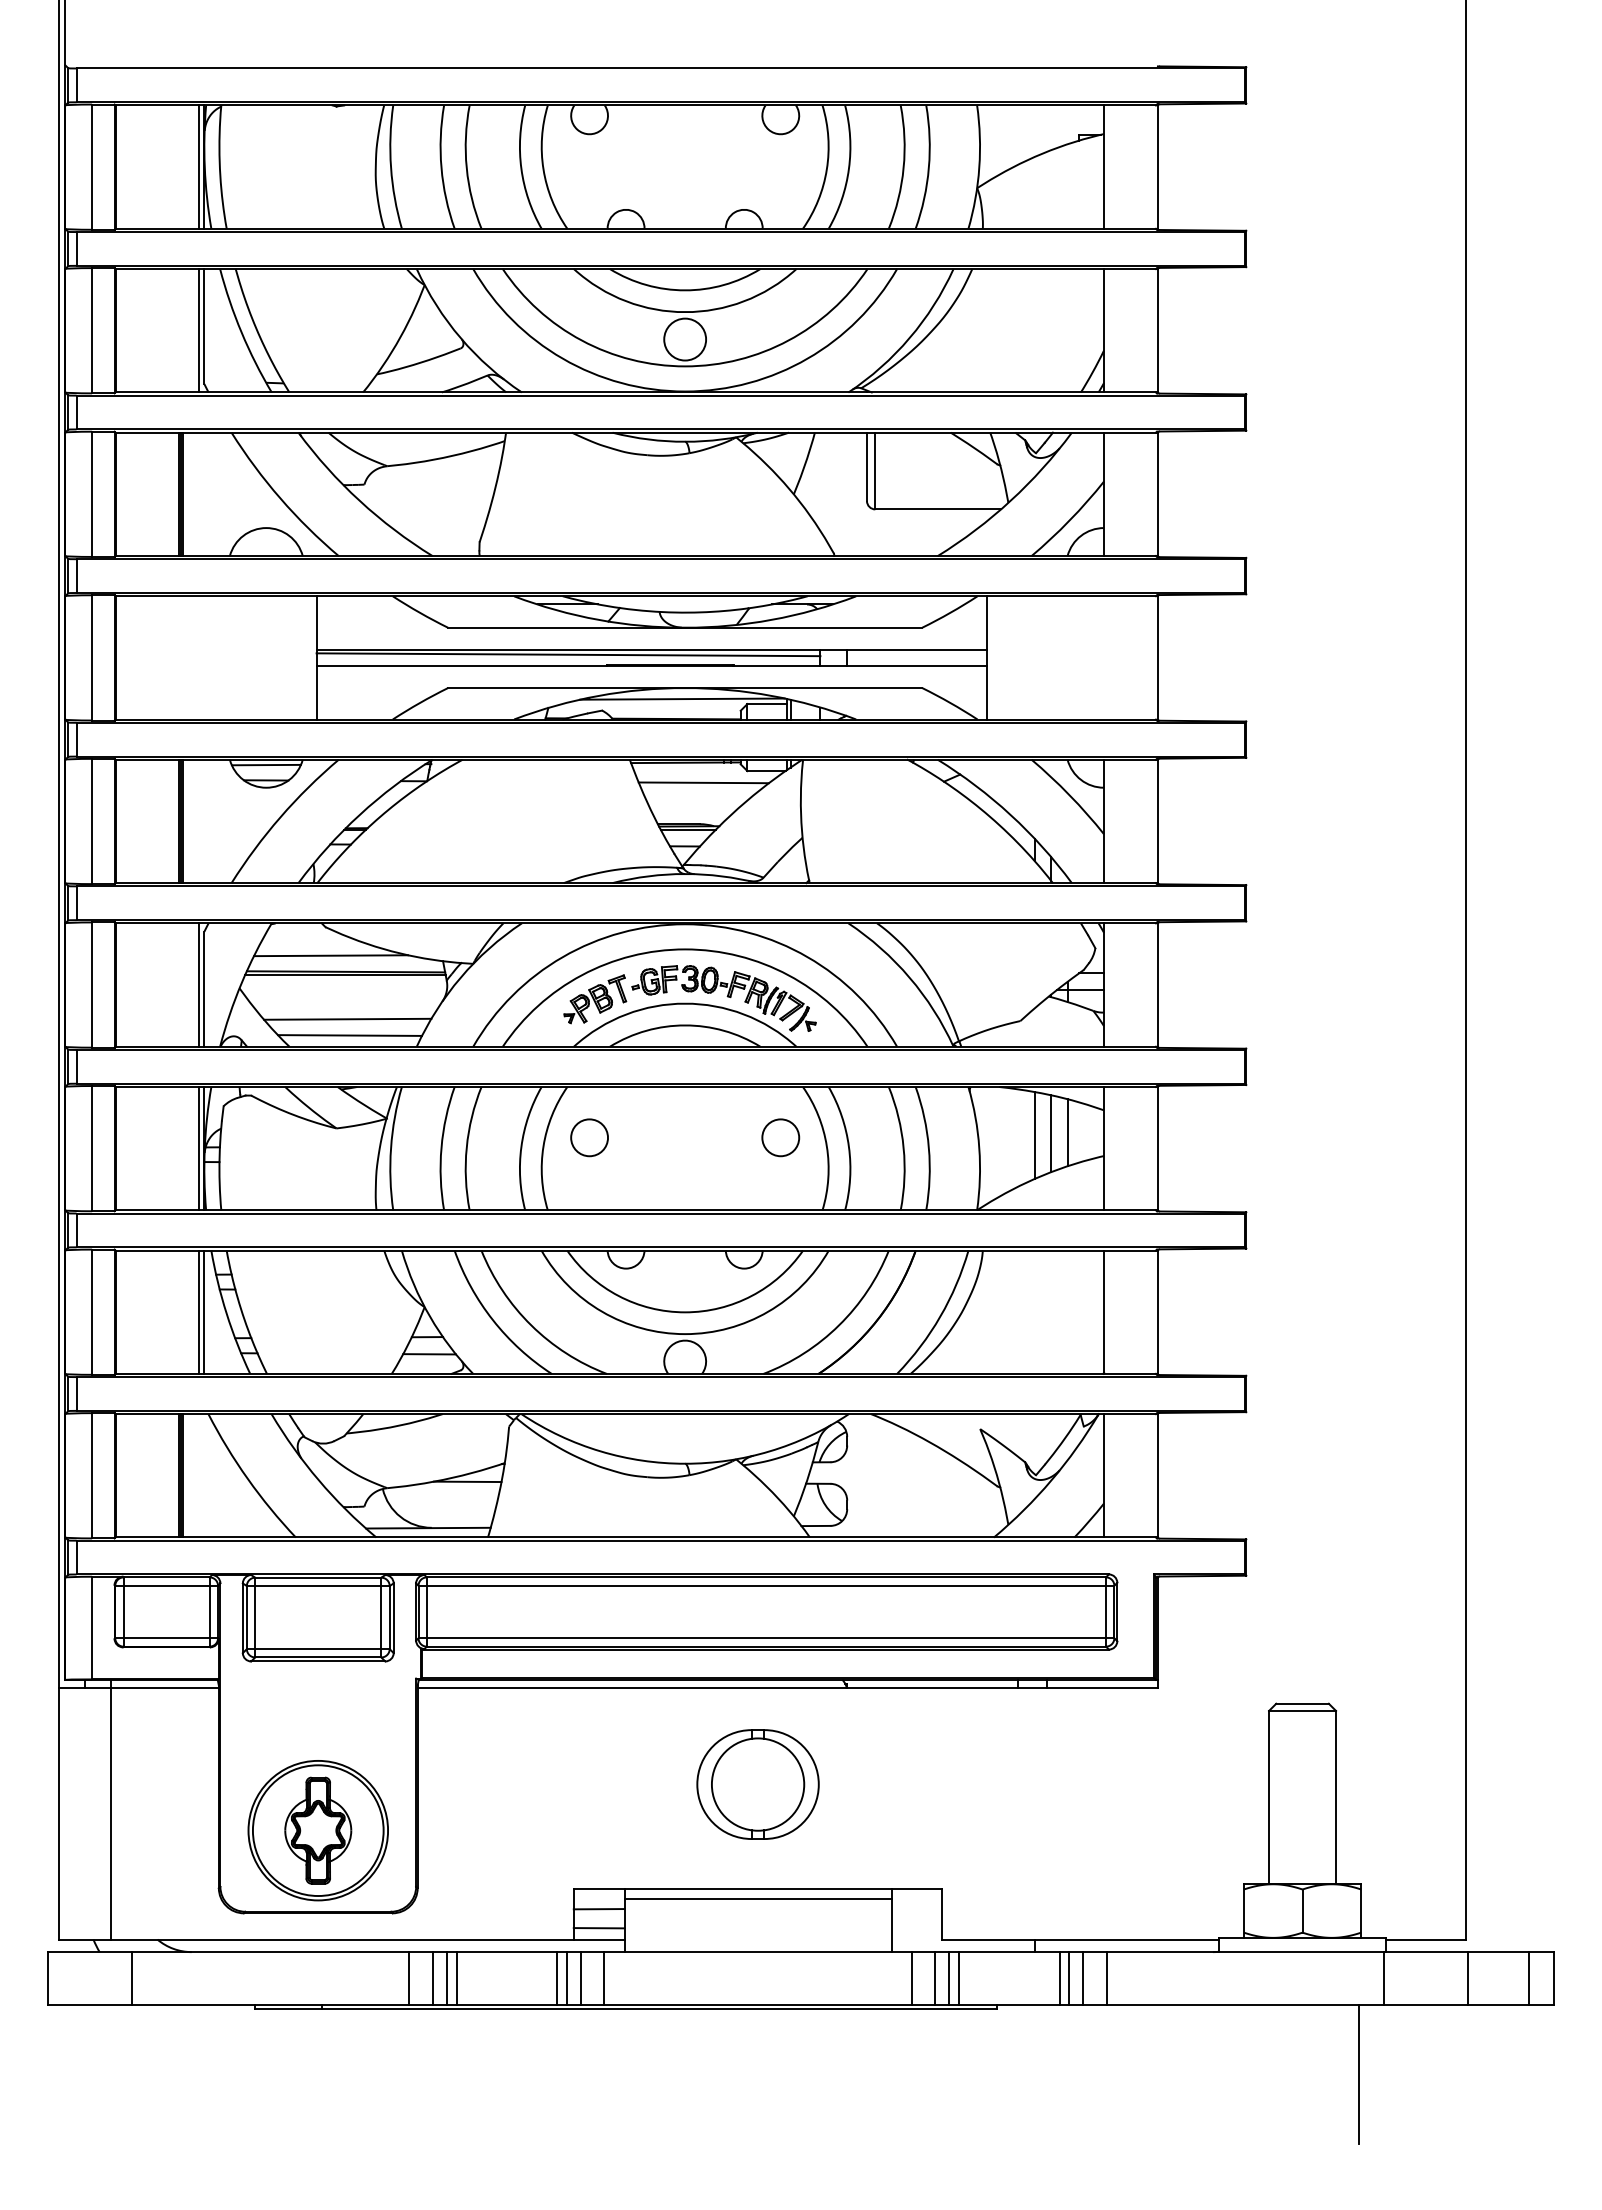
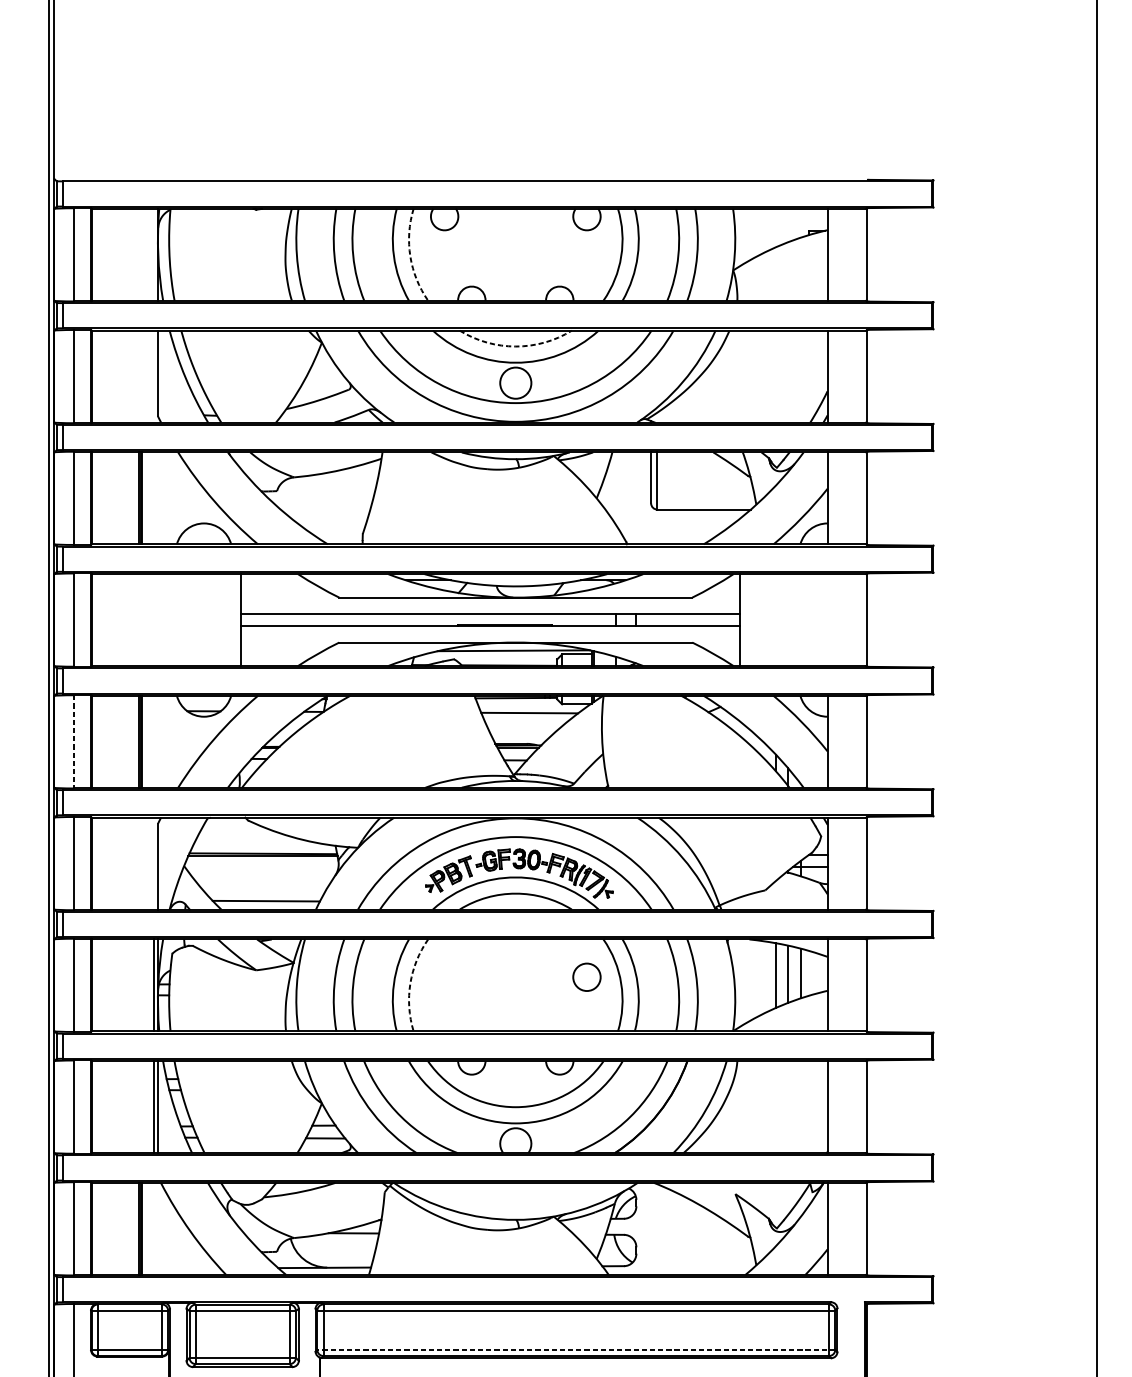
line: (199, 166) -> (154, 254), removed
arc: (543, 169) -> (410, 256), solid -> dashed
arc: (685, 290) -> (516, 346), solid -> dashed
line: (199, 330) -> (154, 376), removed
line: (568, 654) -> (428, 617), removed
line: (265, 764) -> (203, 699), removed
line: (92, 821) -> (74, 741), solid -> dashed
line: (331, 955) -> (252, 841), removed
line: (199, 984) -> (154, 863), removed
line: (347, 1018) -> (264, 888), removed
circle: (589, 1137) -> (444, 977), removed
arc: (543, 1146) -> (410, 983), solid -> dashed
line: (766, 1638) -> (576, 1349), solid -> dashed

